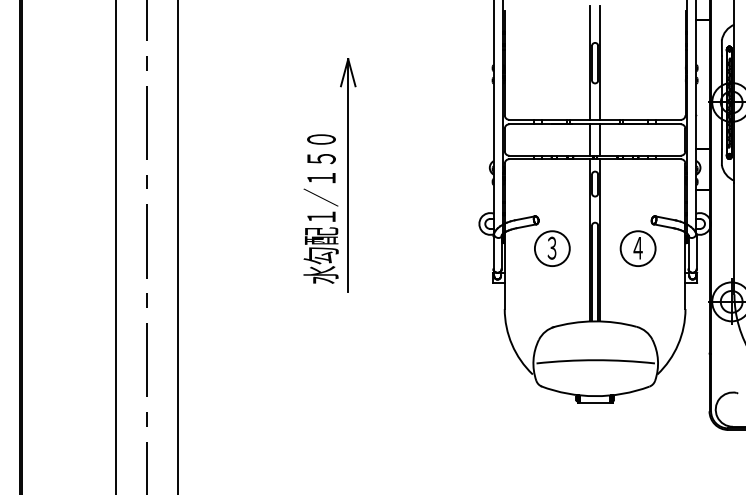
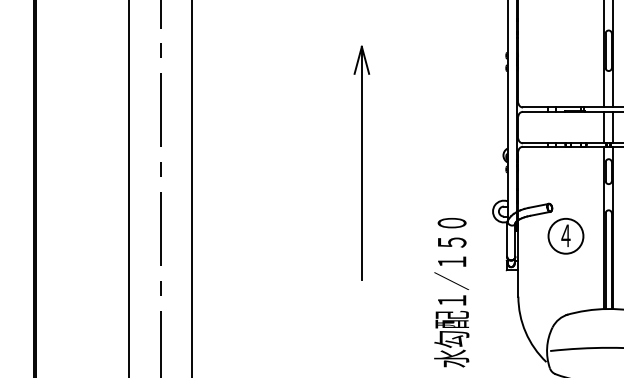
text: (320, 208) -> (451, 292), moved
text: (551, 247) -> (565, 235), ３ -> ４

